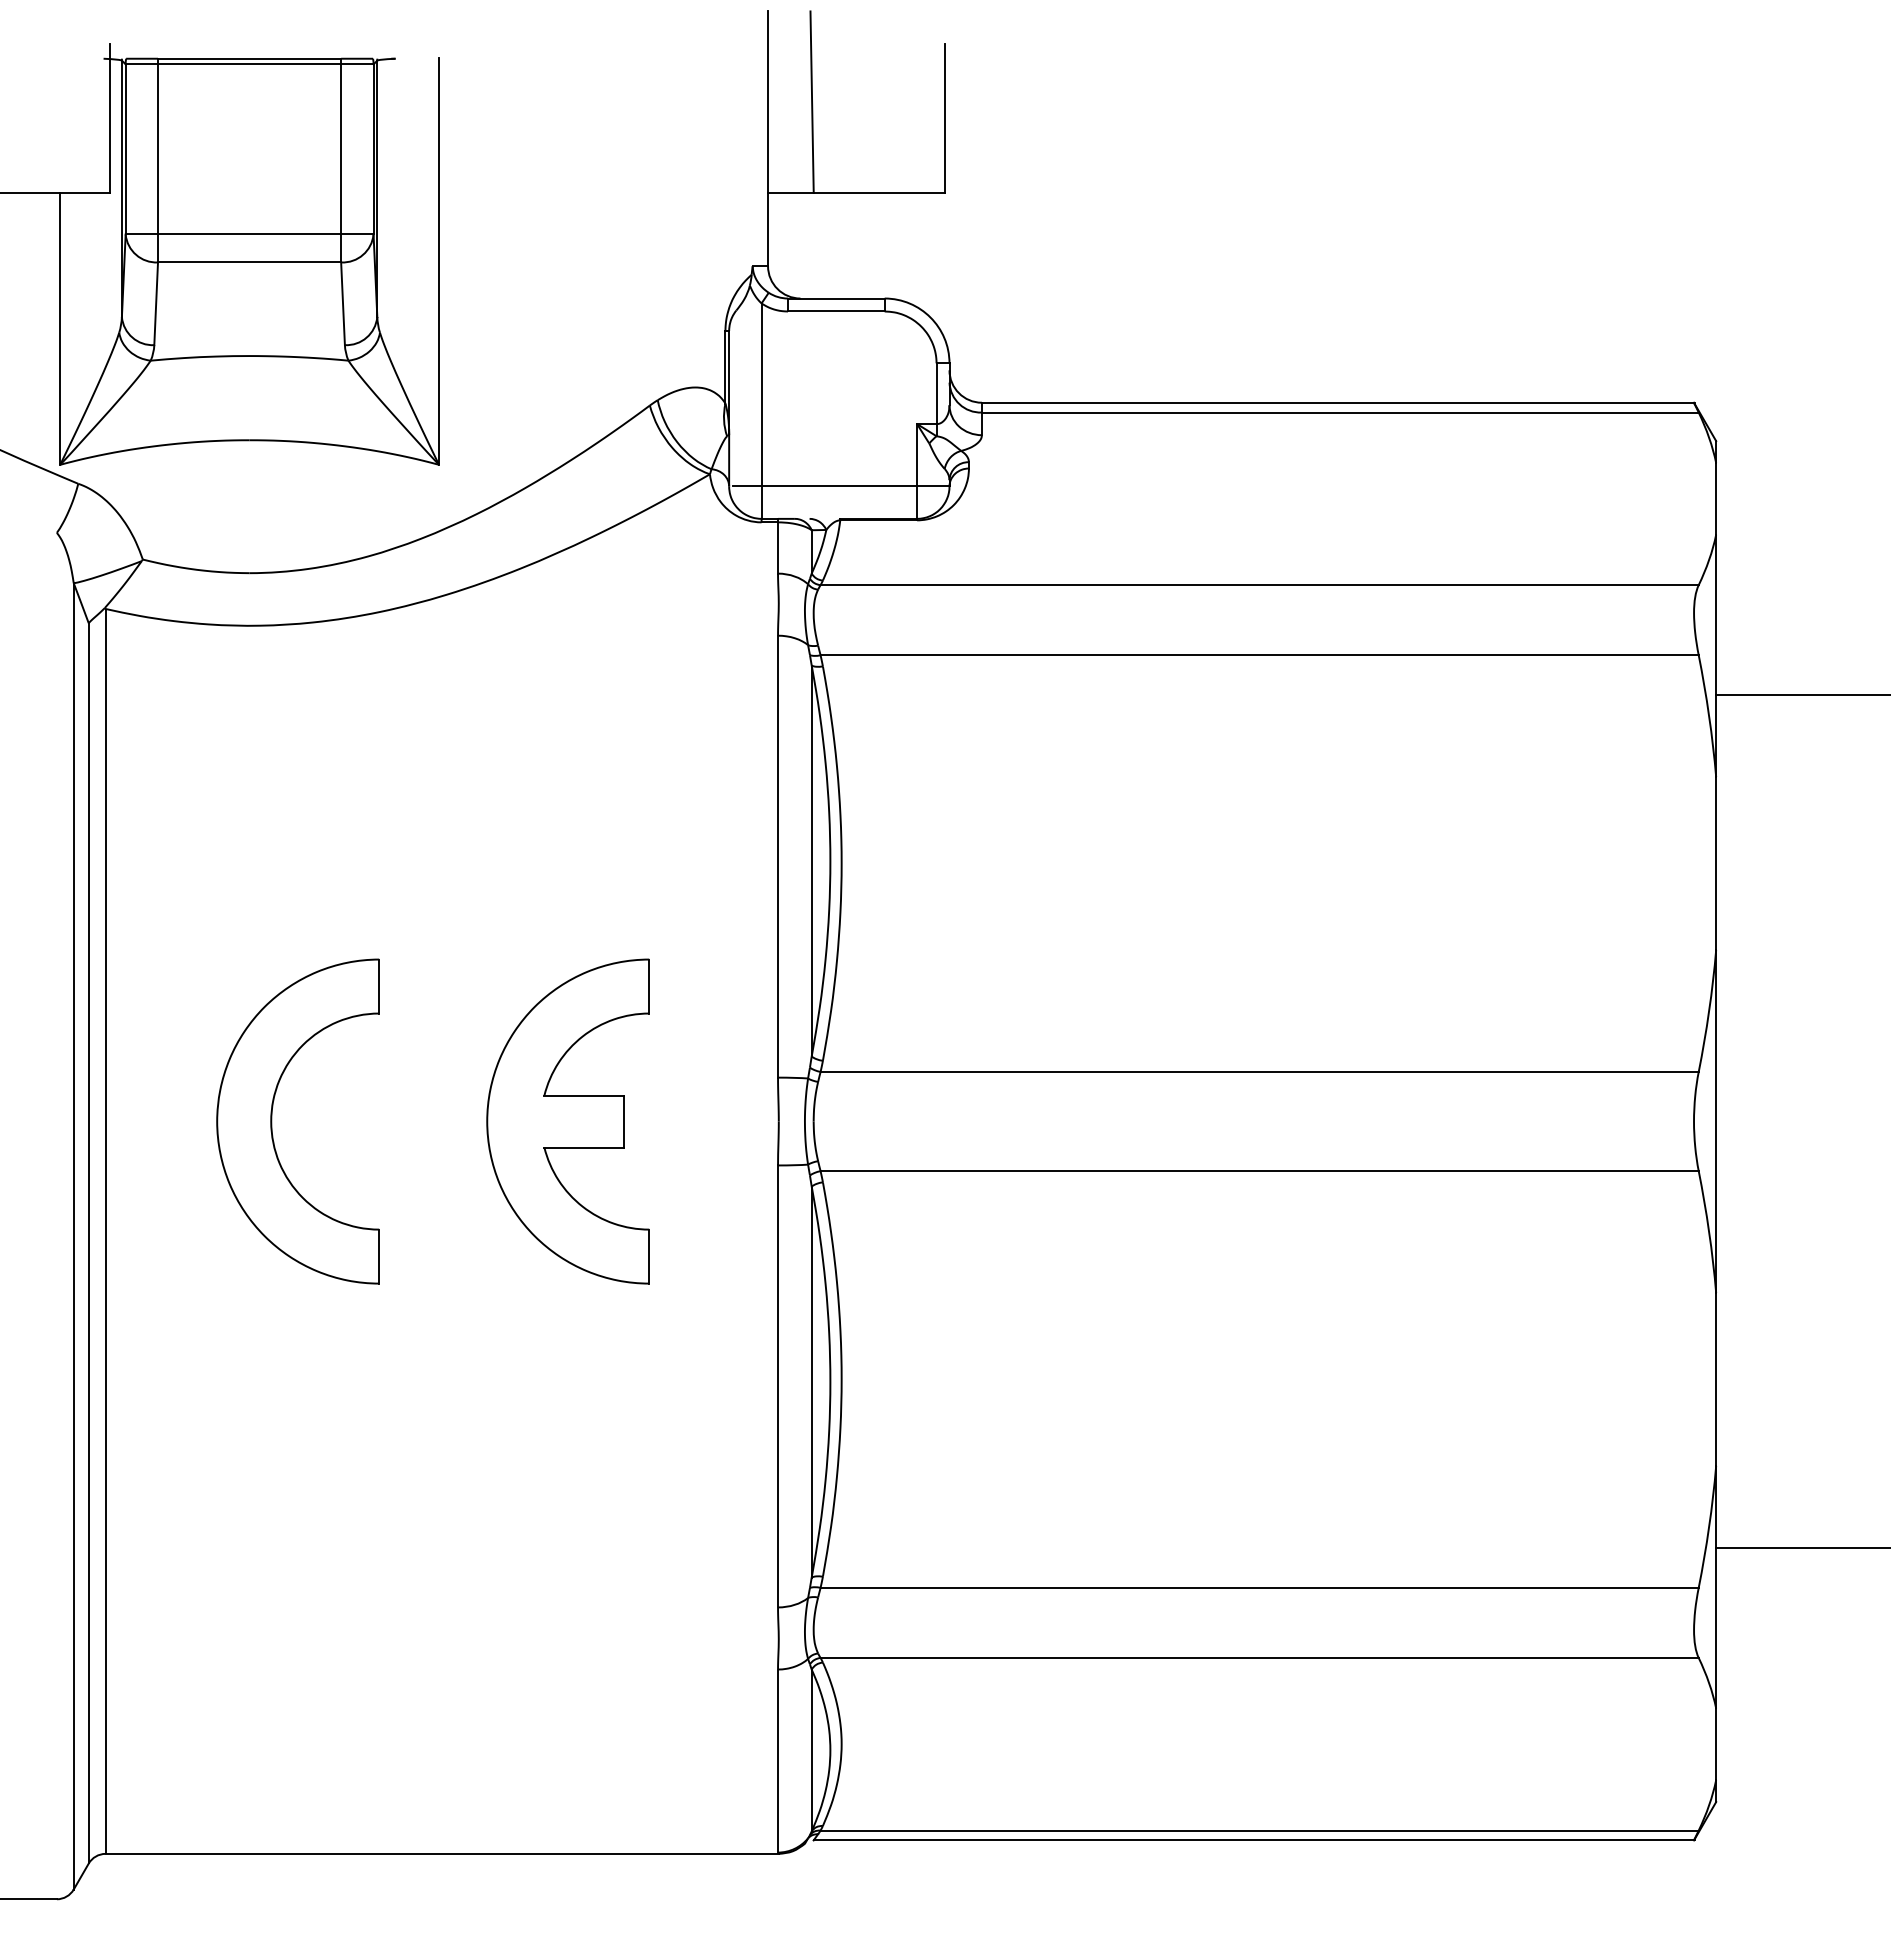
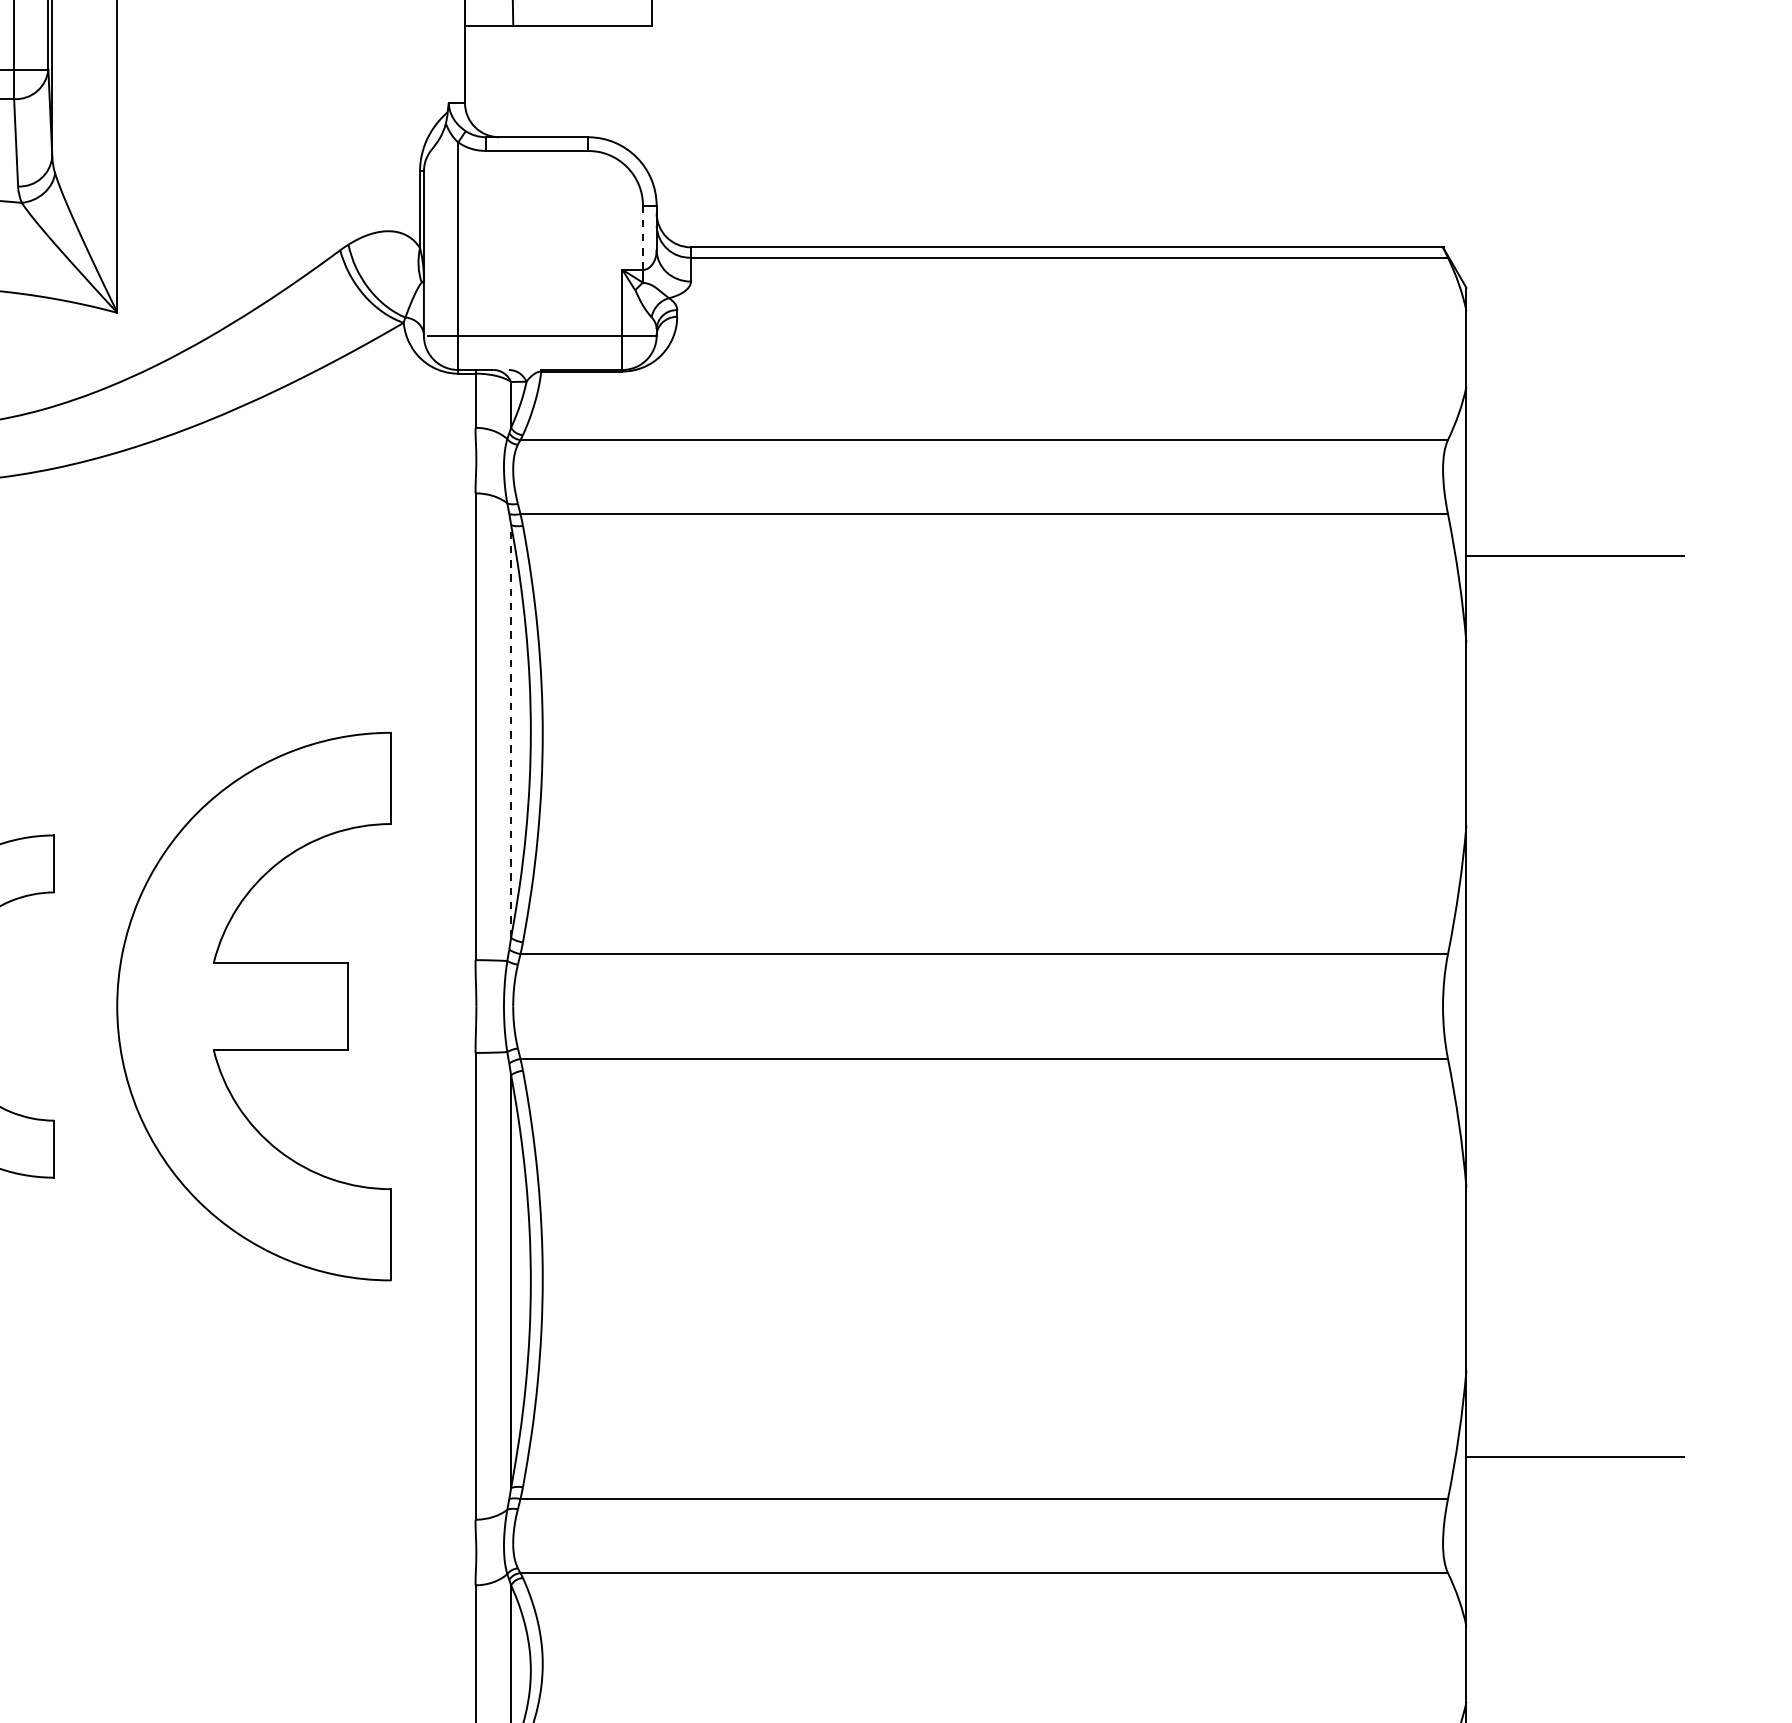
line: (936, 393) -> (642, 237), solid -> dashed
line: (811, 860) -> (510, 730), solid -> dashed
part: (567, 1121) -> (253, 1006), size x1.6

